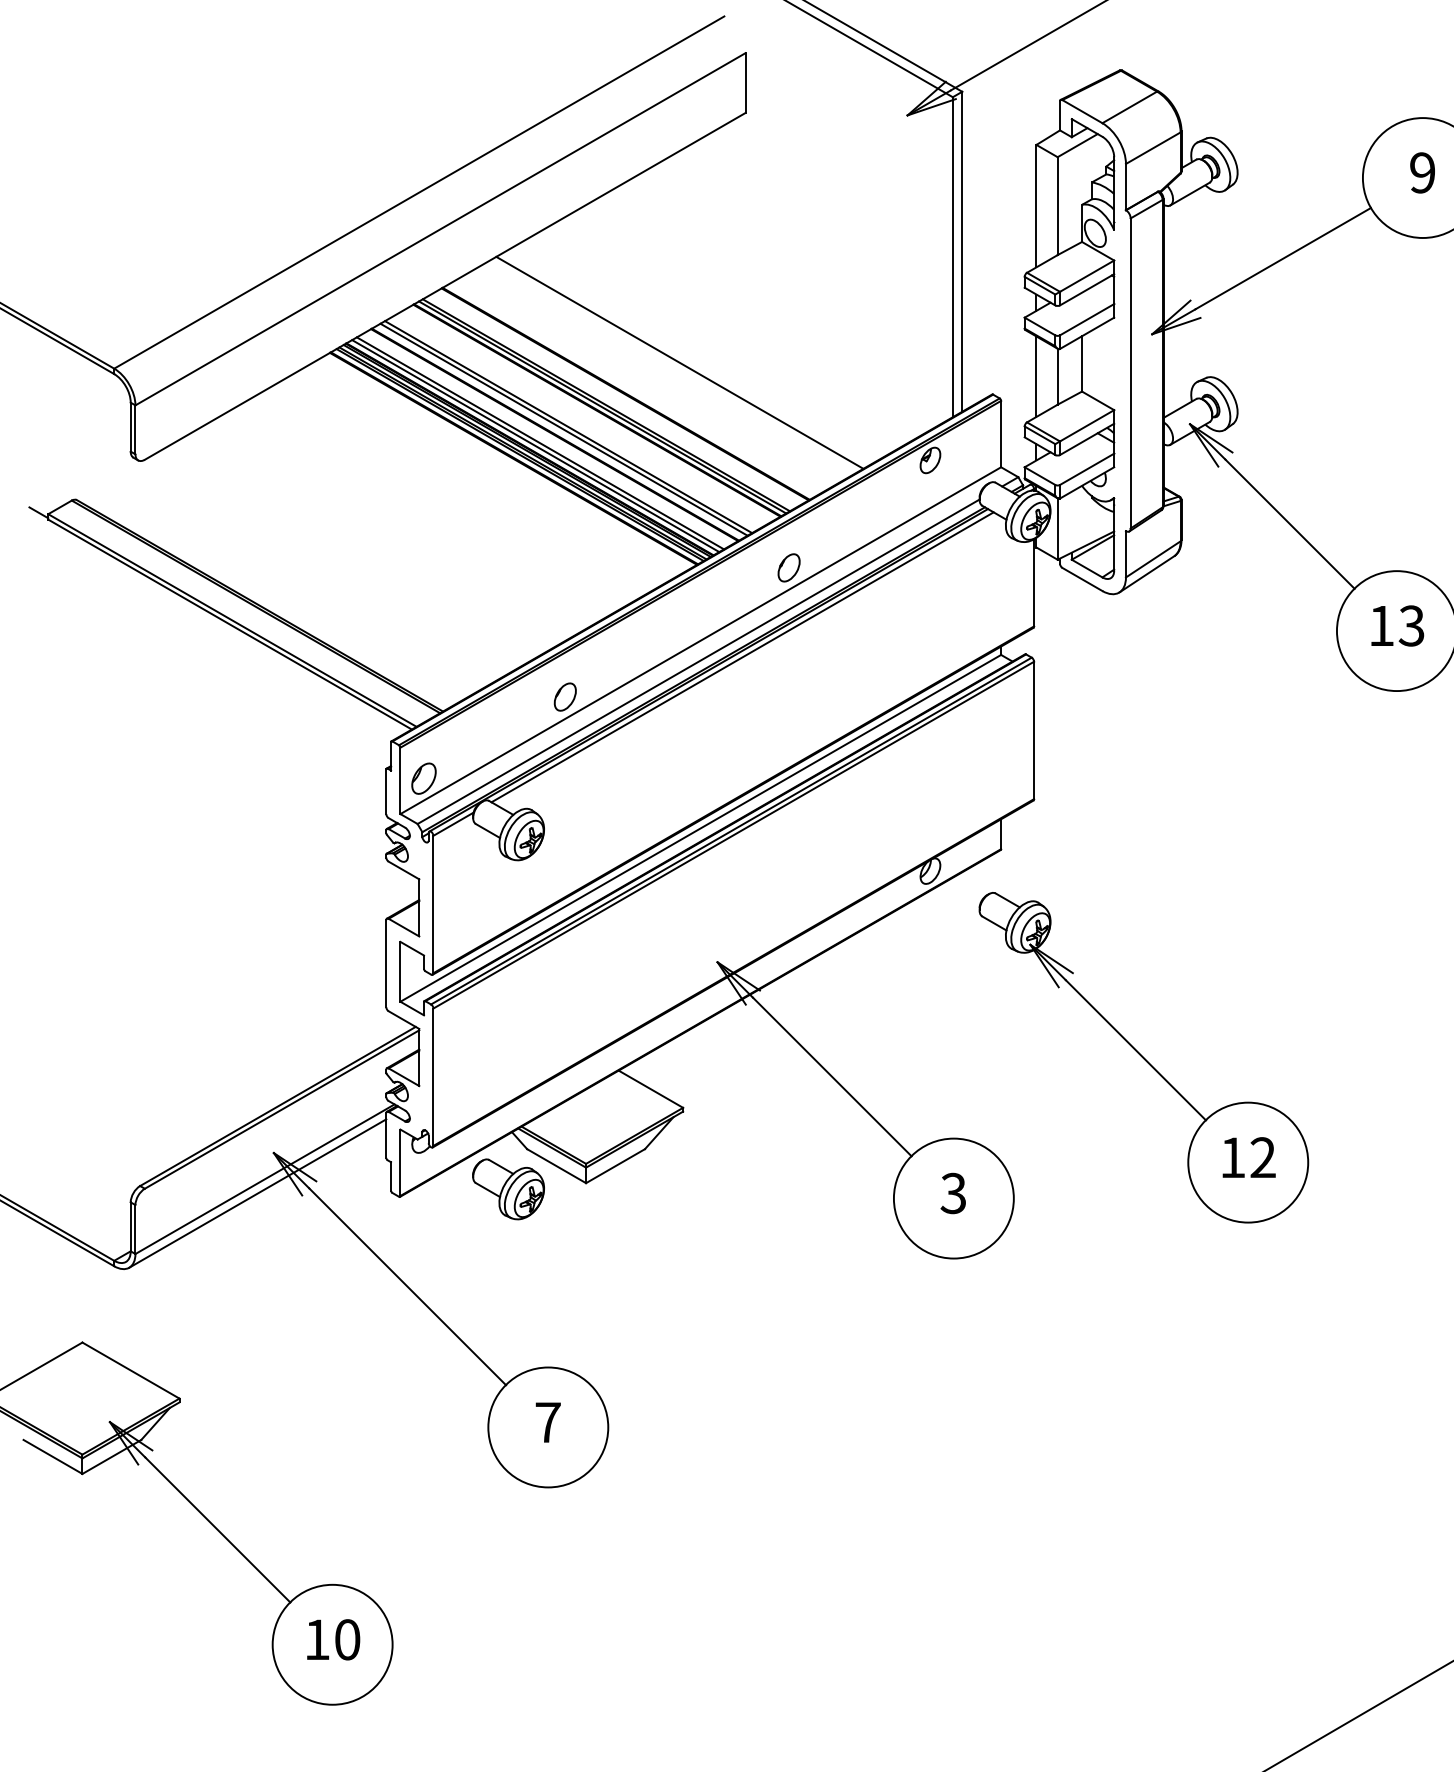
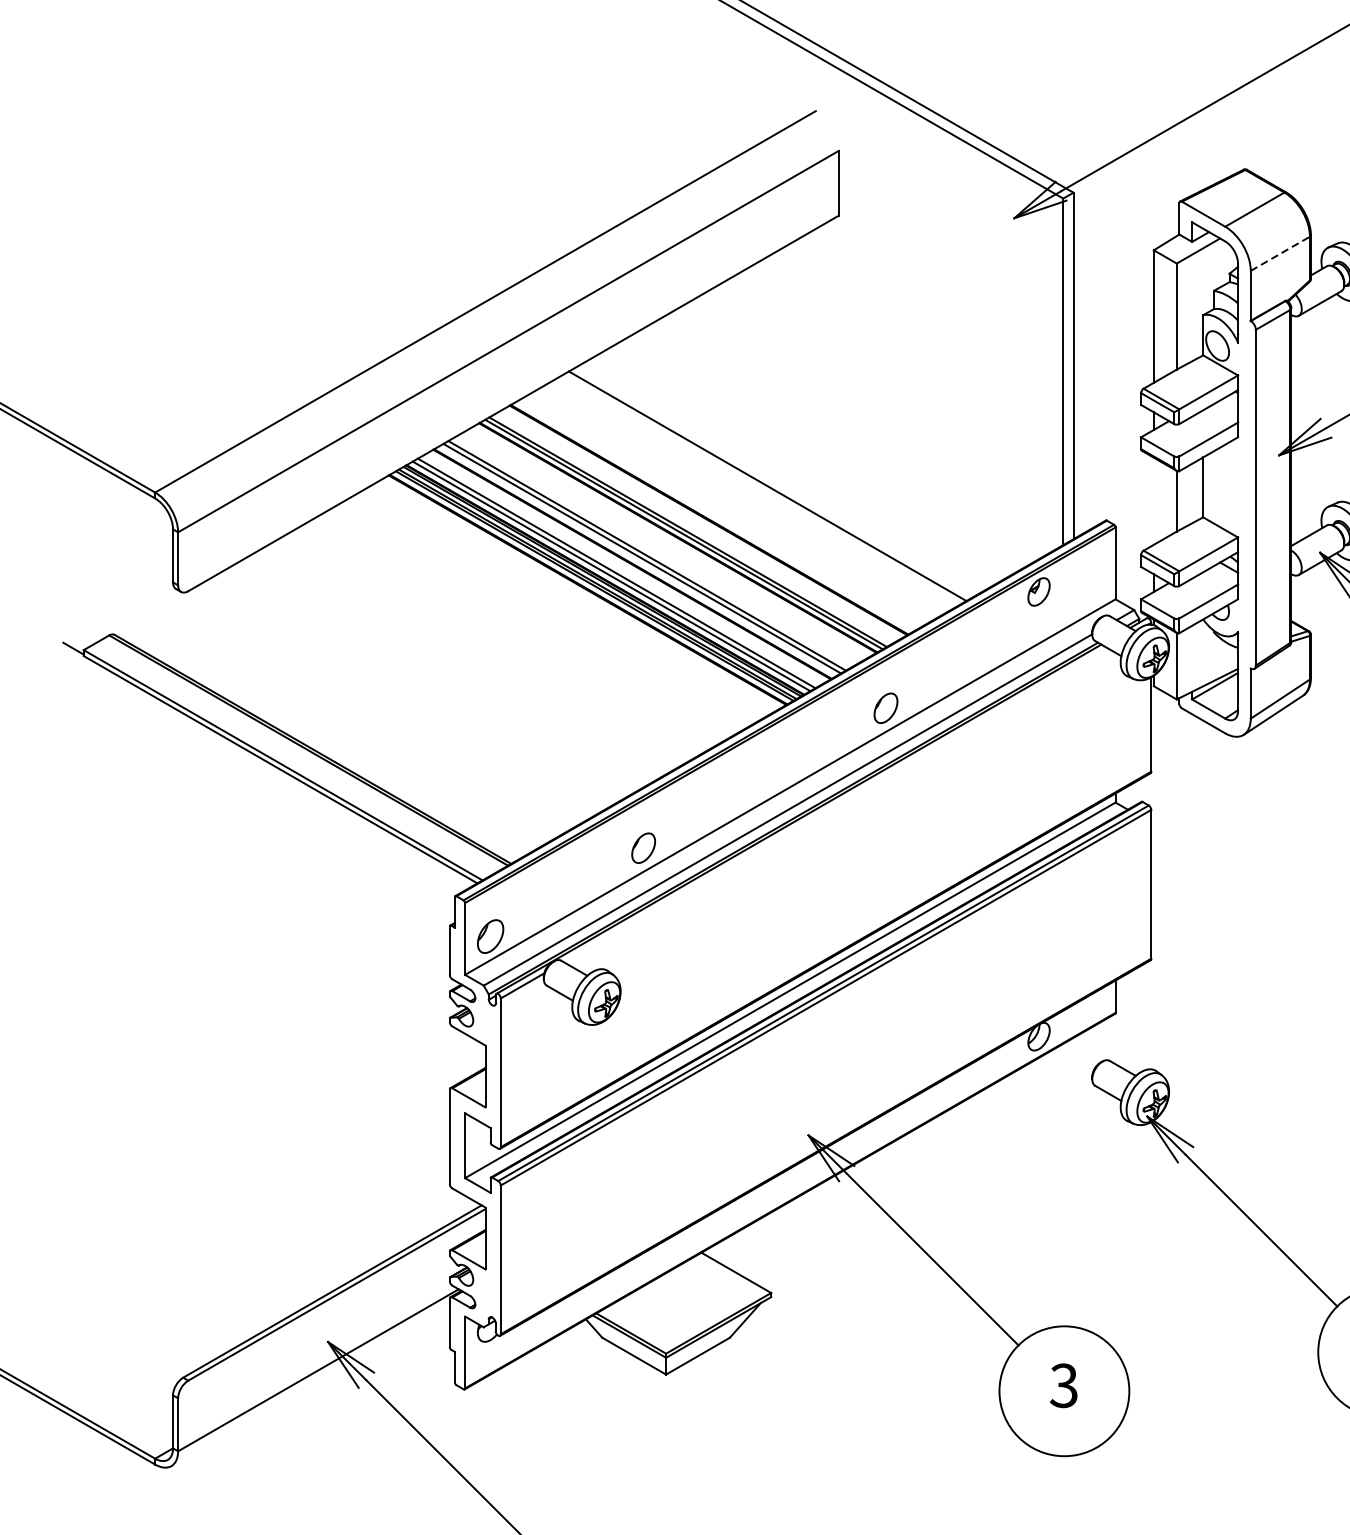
line: (1153, 148) -> (1280, 254), solid -> dashed
line: (1036, 376) -> (1153, 501), removed
line: (742, 657) -> (835, 805), removed
part: (508, 1189) -> (582, 1381), removed
line: (257, 1193) -> (310, 1385), removed

